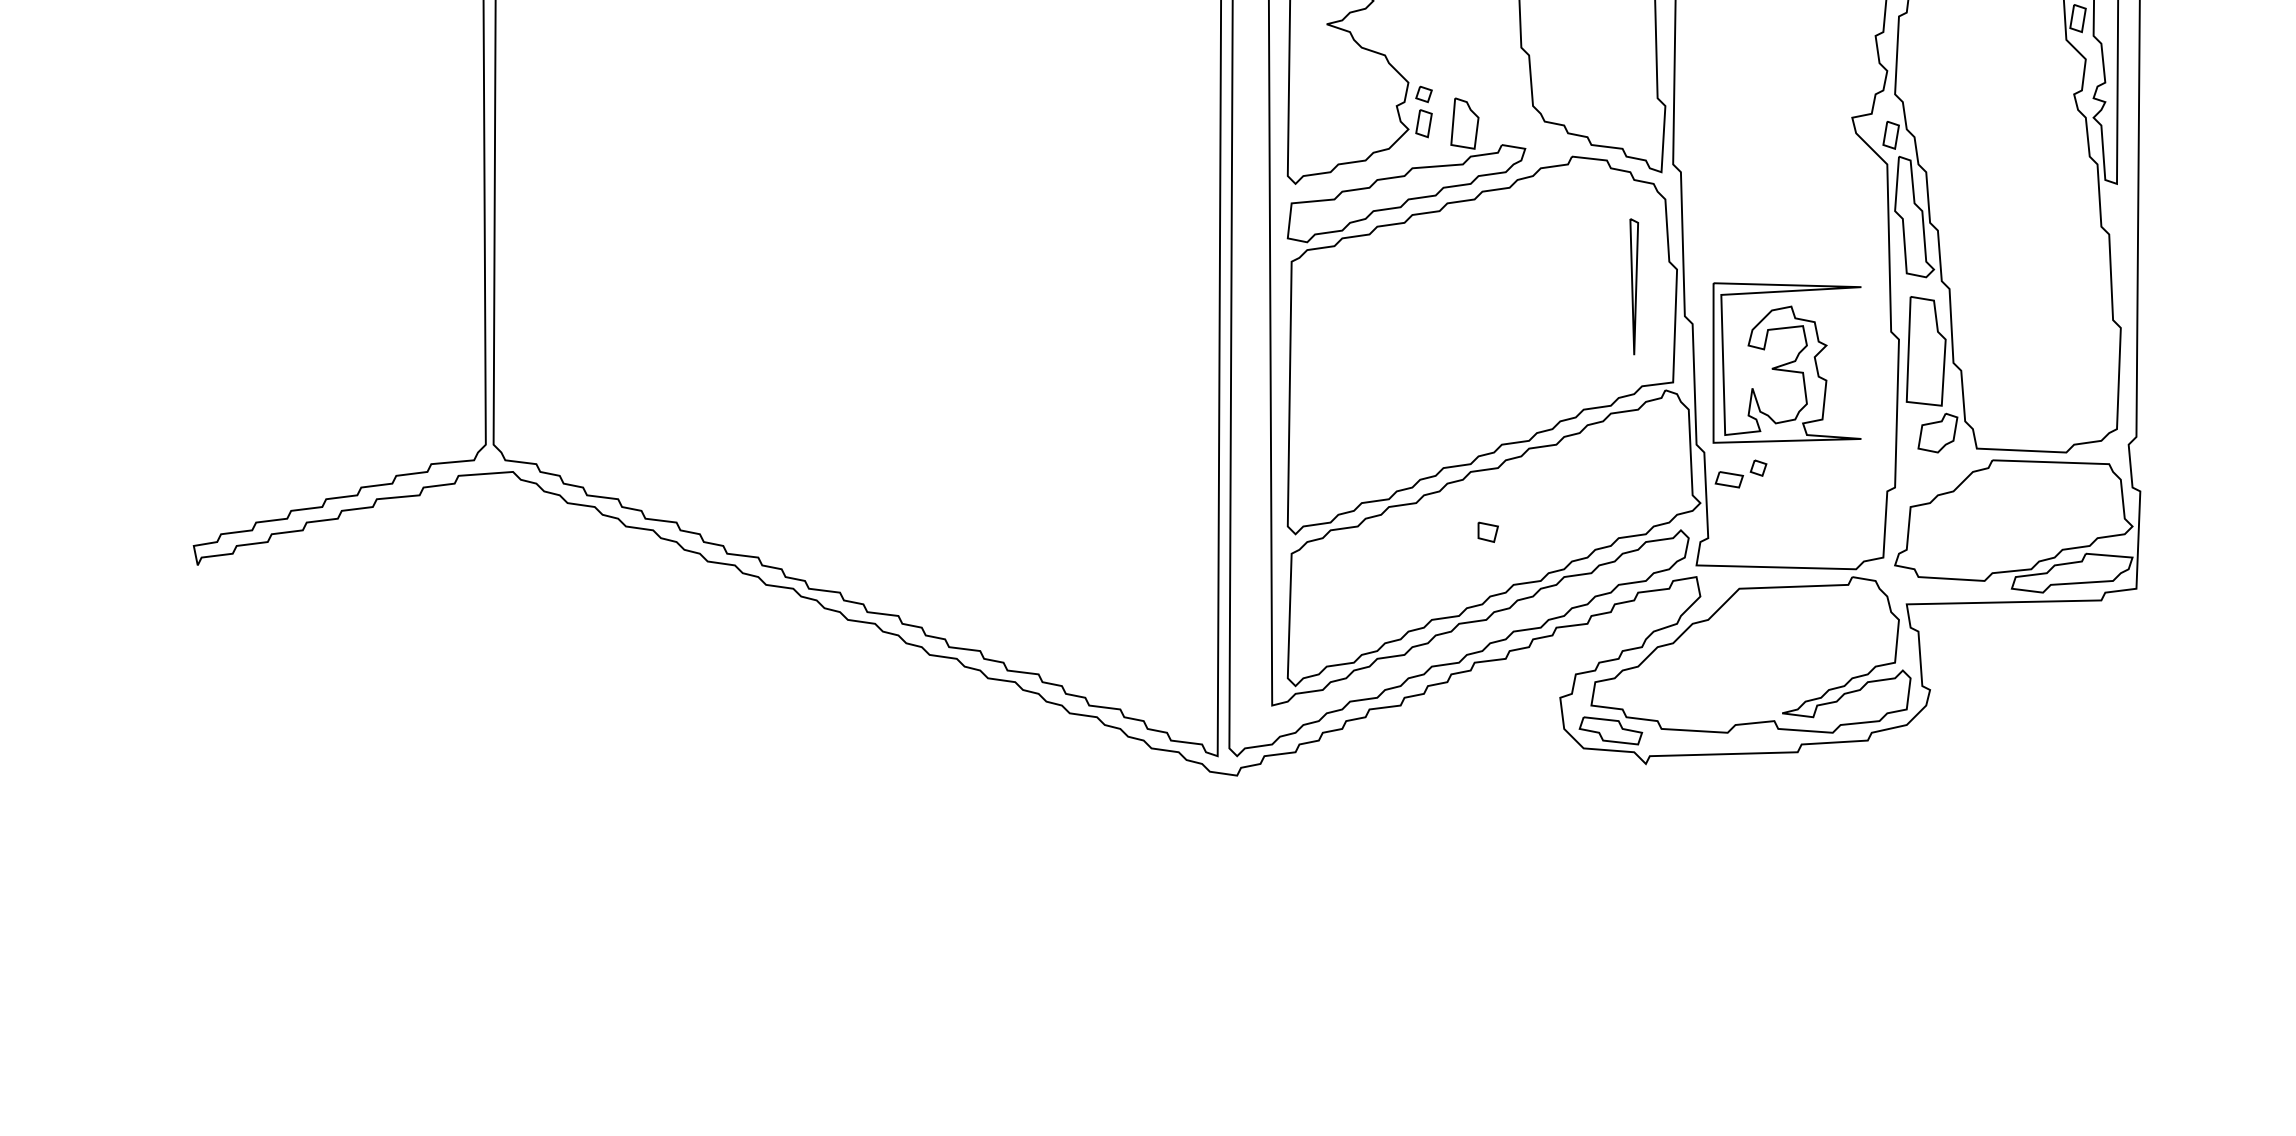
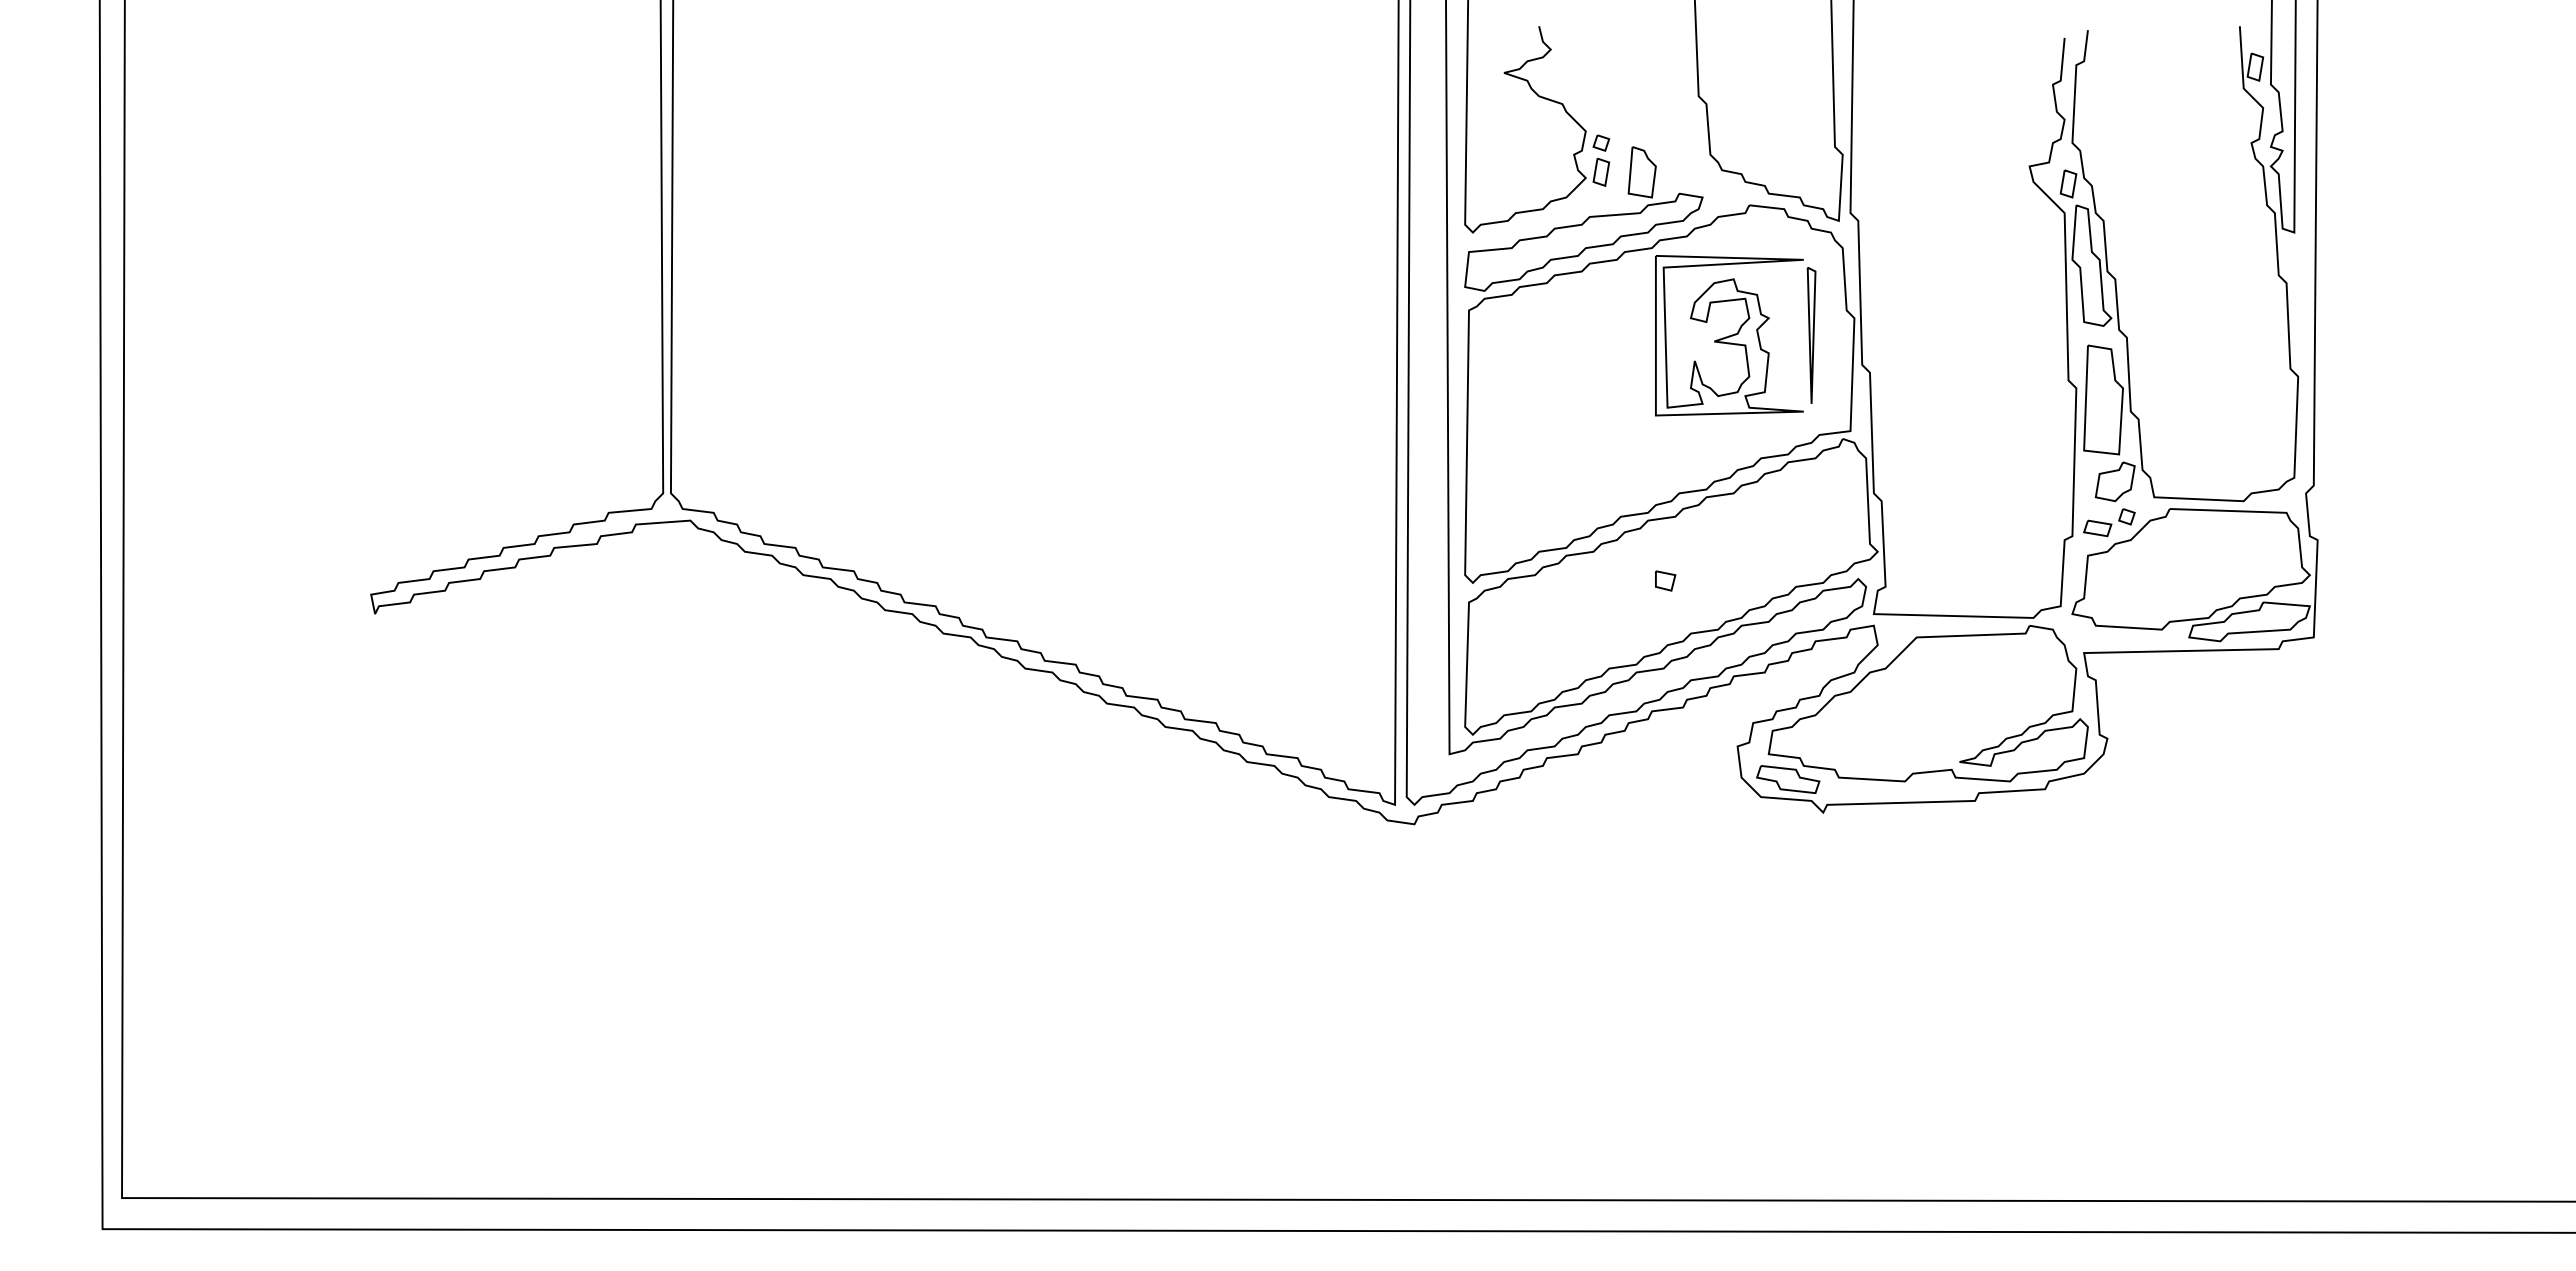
part: (1787, 362) -> (1729, 335), moved
part: (1741, 473) -> (2109, 522), moved

